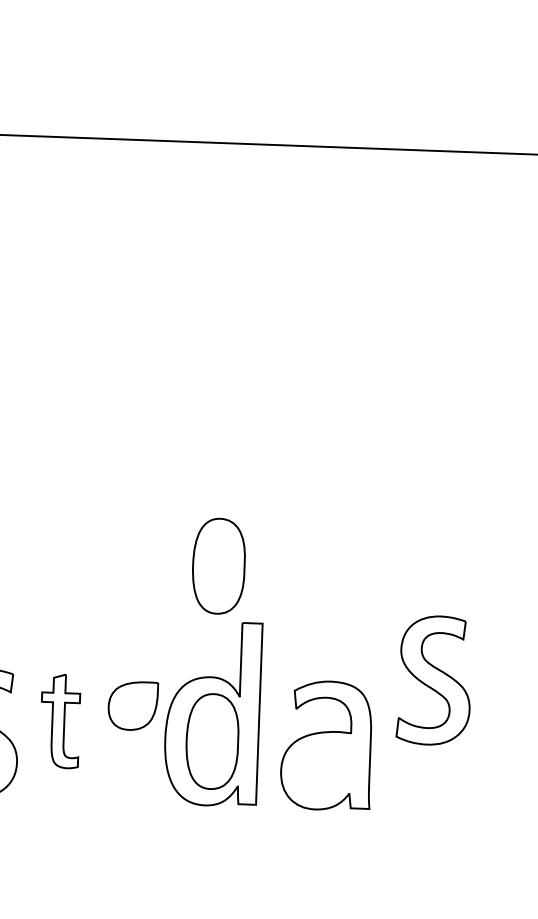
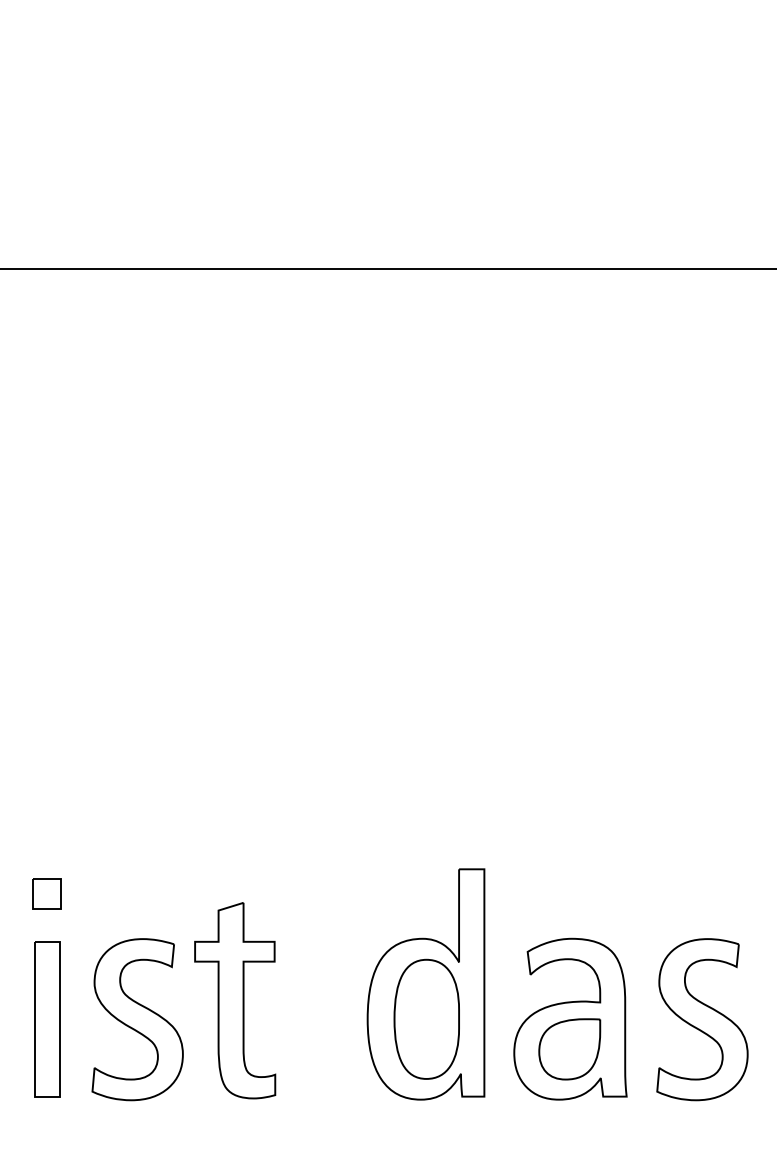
part: (218, 565) -> (426, 798), removed
part: (434, 680) -> (702, 1019), moved
part: (132, 706) -> (569, 1049), moved
part: (60, 720) -> (235, 1000), size x1.67

